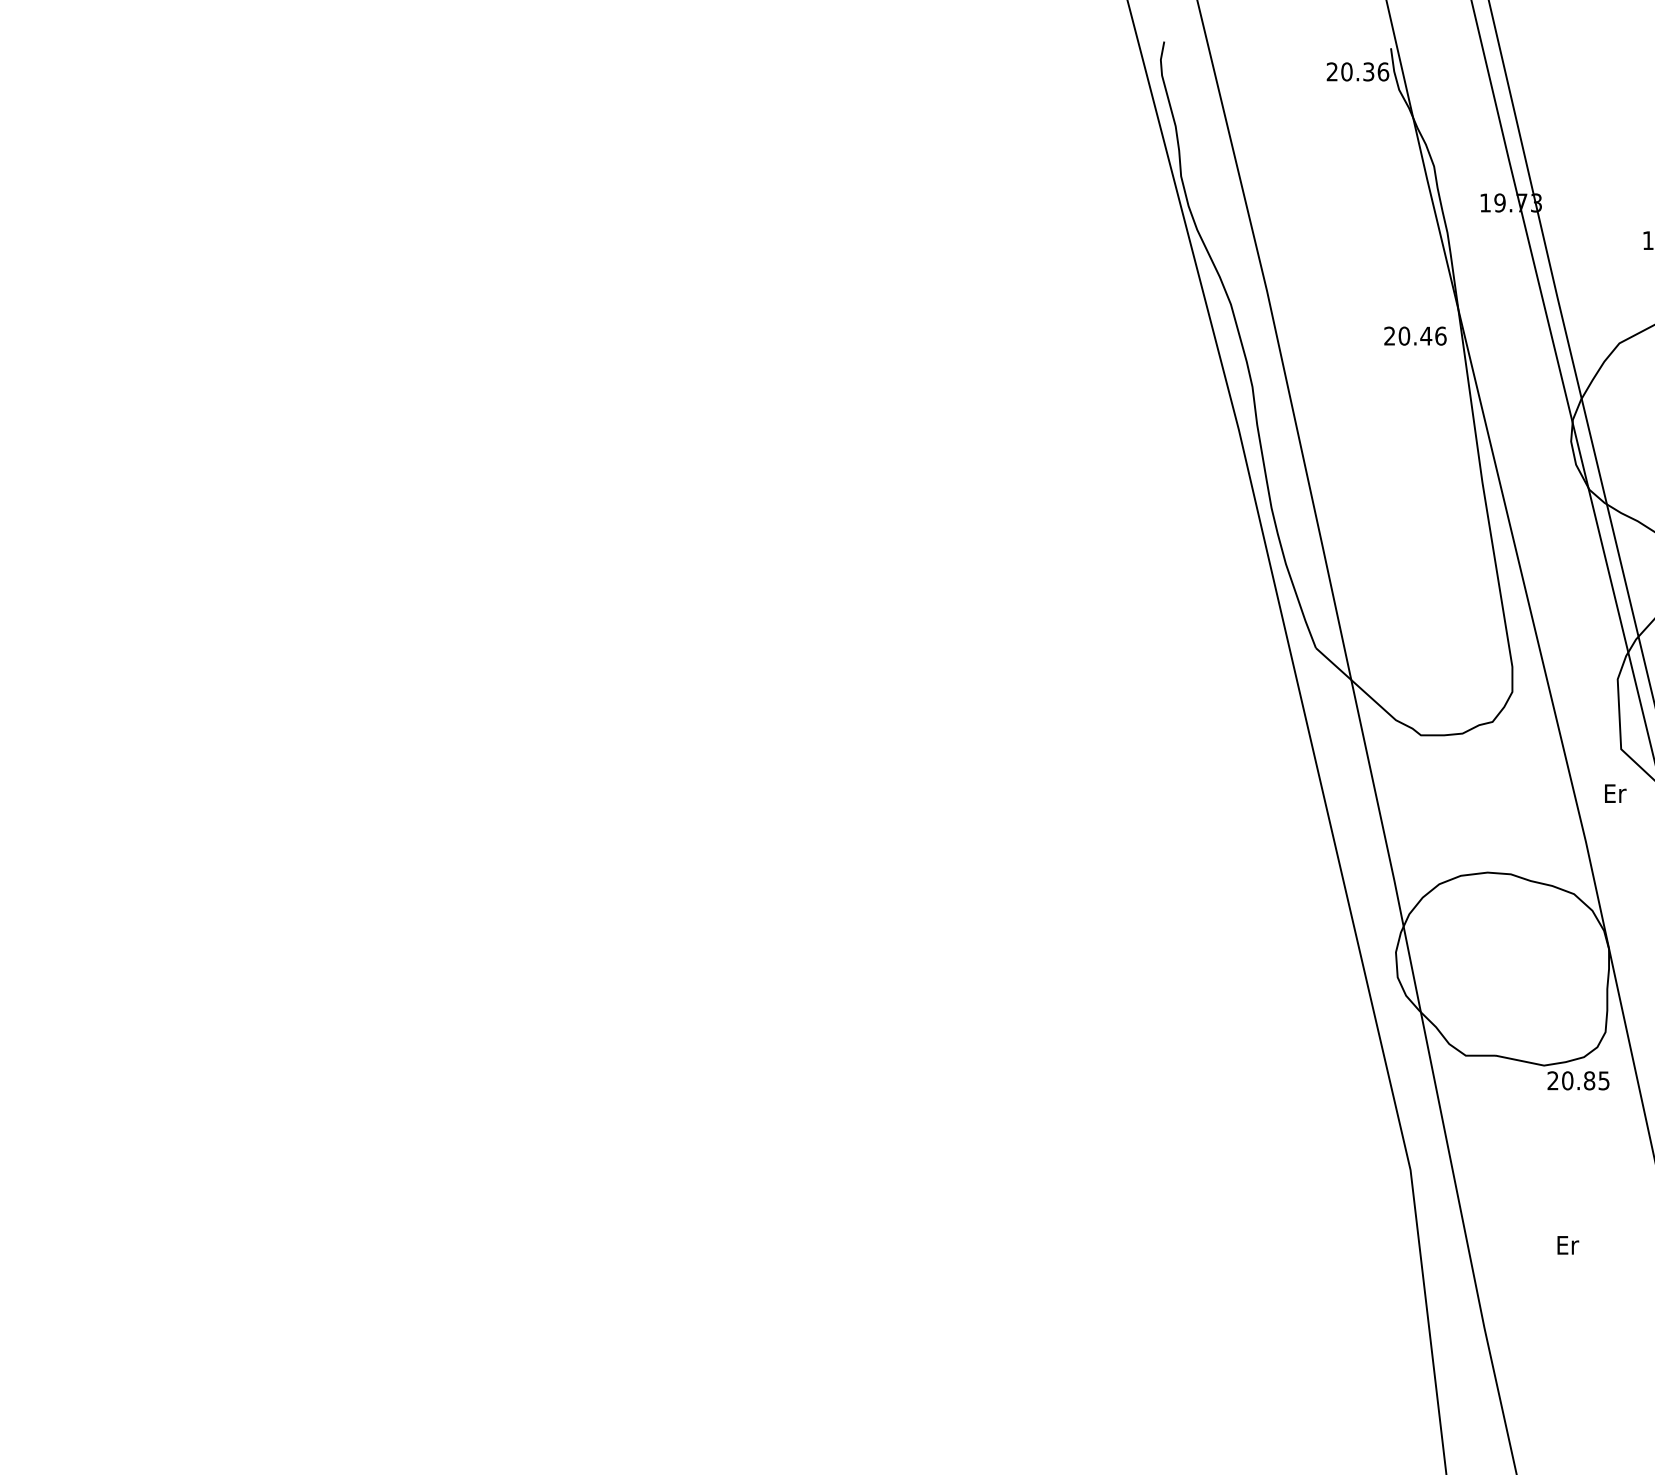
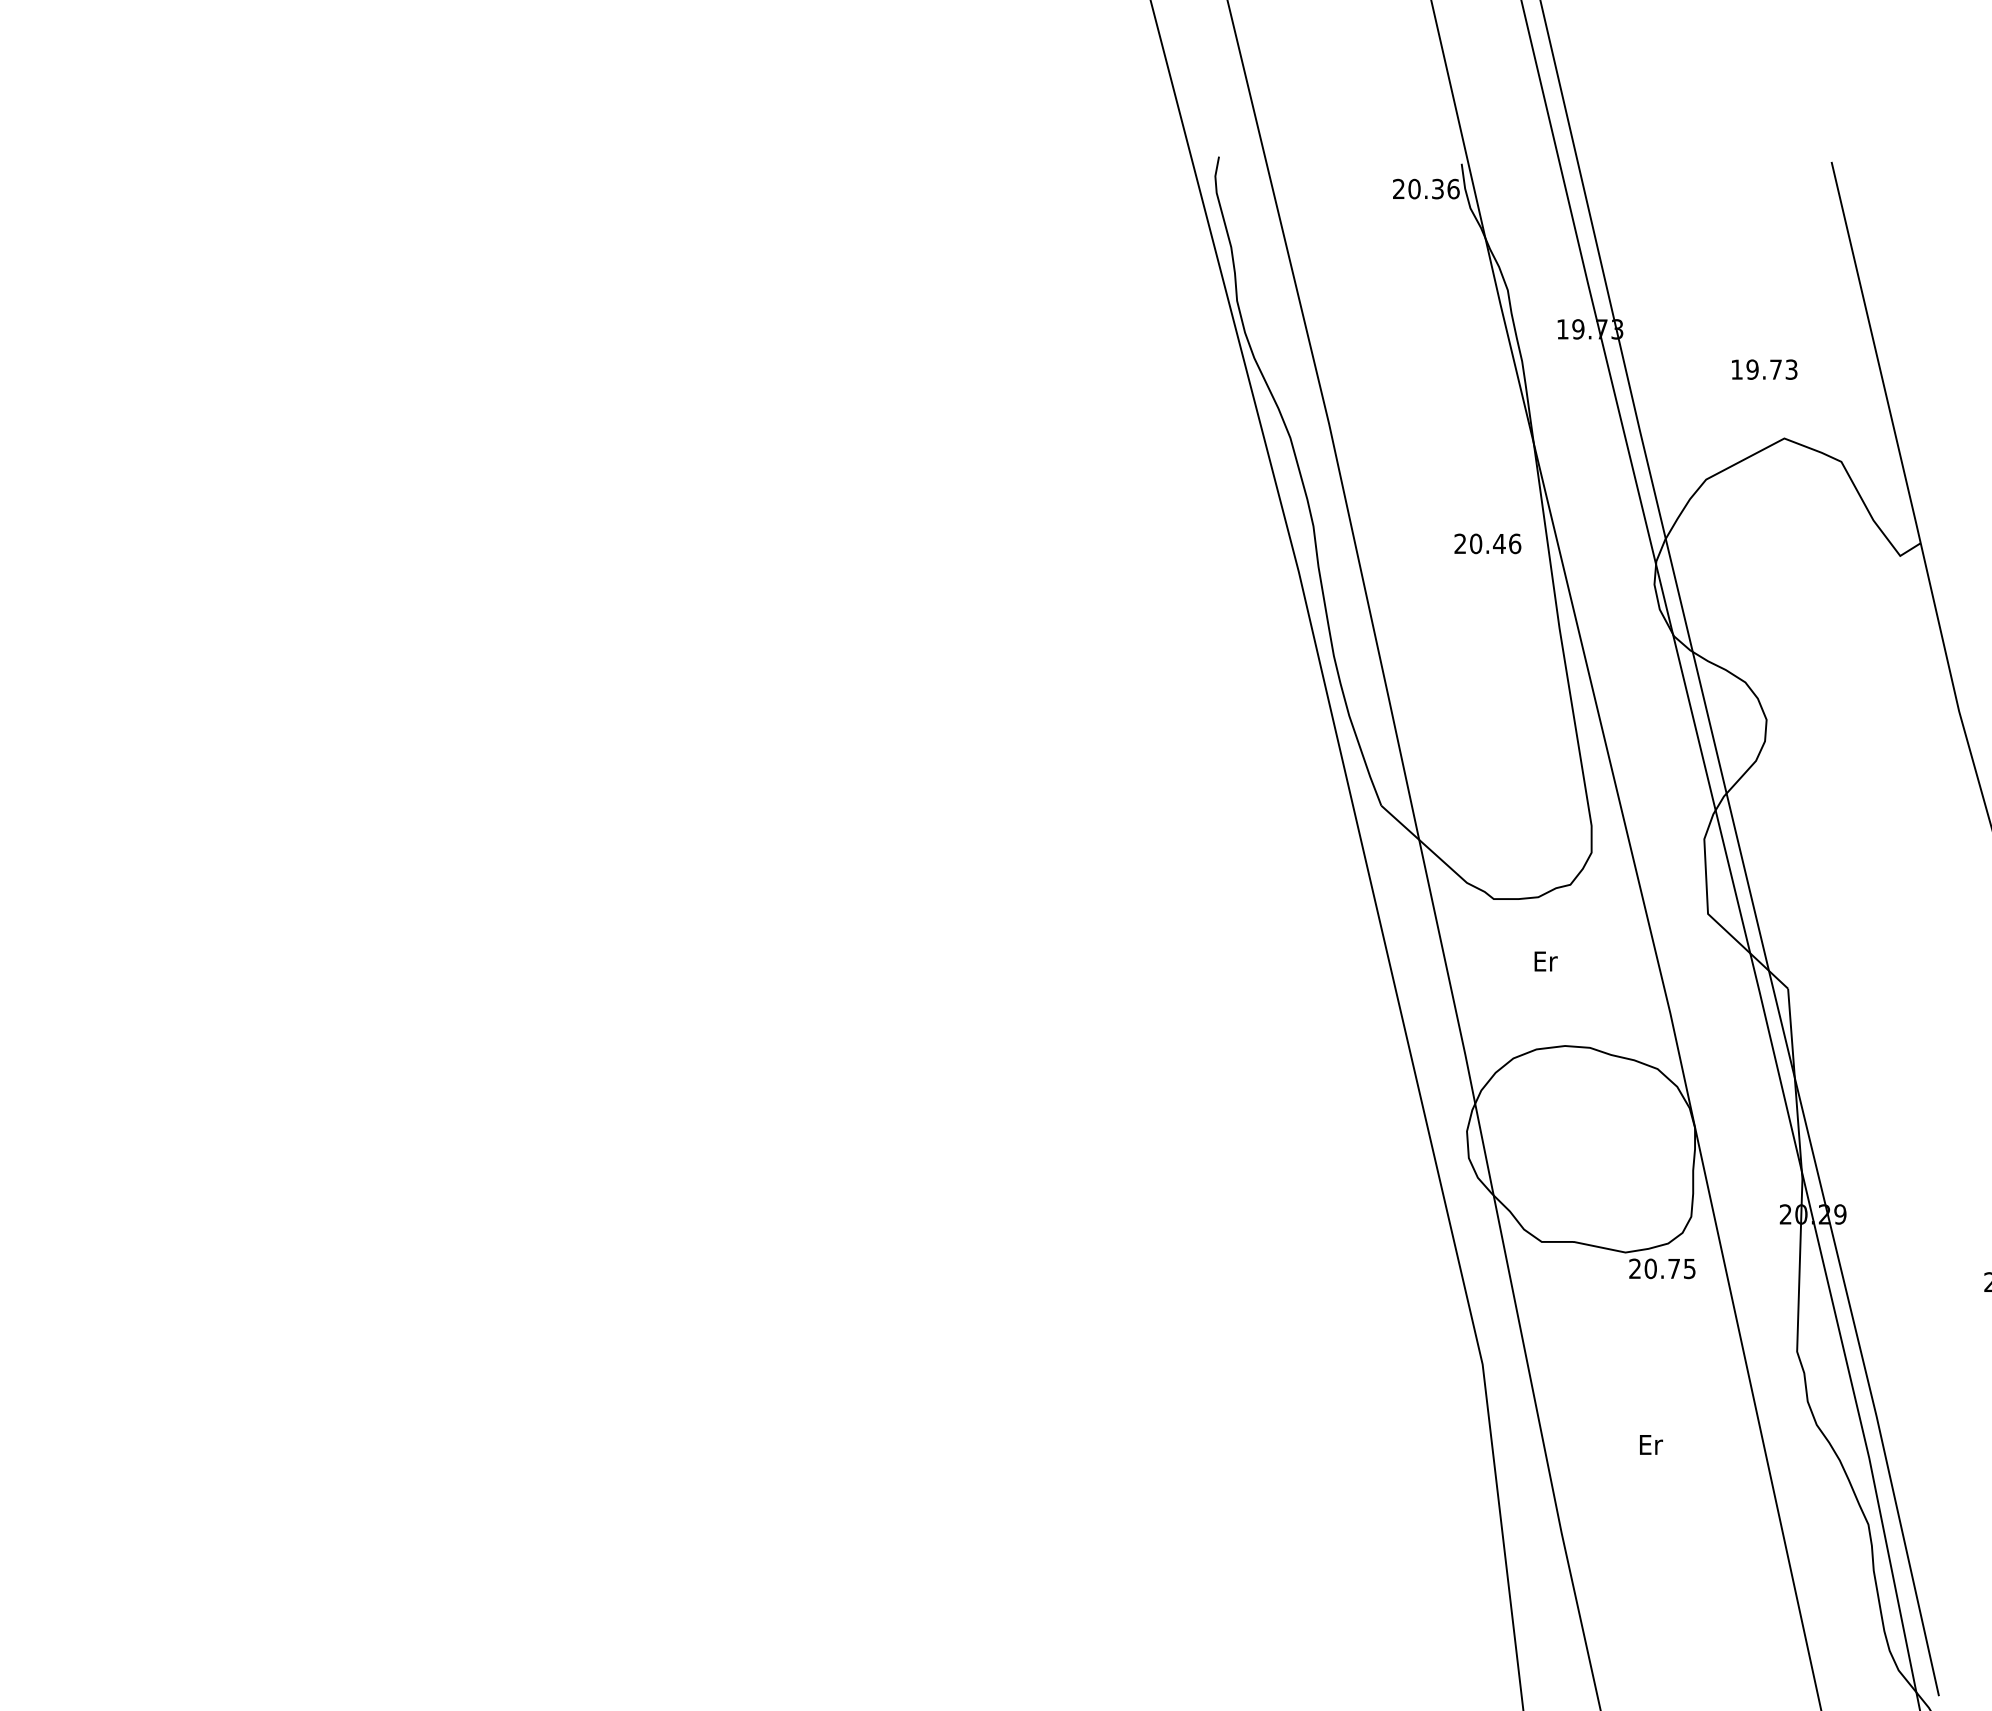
text: (1415, 335) -> (1487, 543), moved
text: (1615, 793) -> (1545, 961), moved
text: (1589, 1080) -> (1674, 1268), 20.85 -> 20.75

